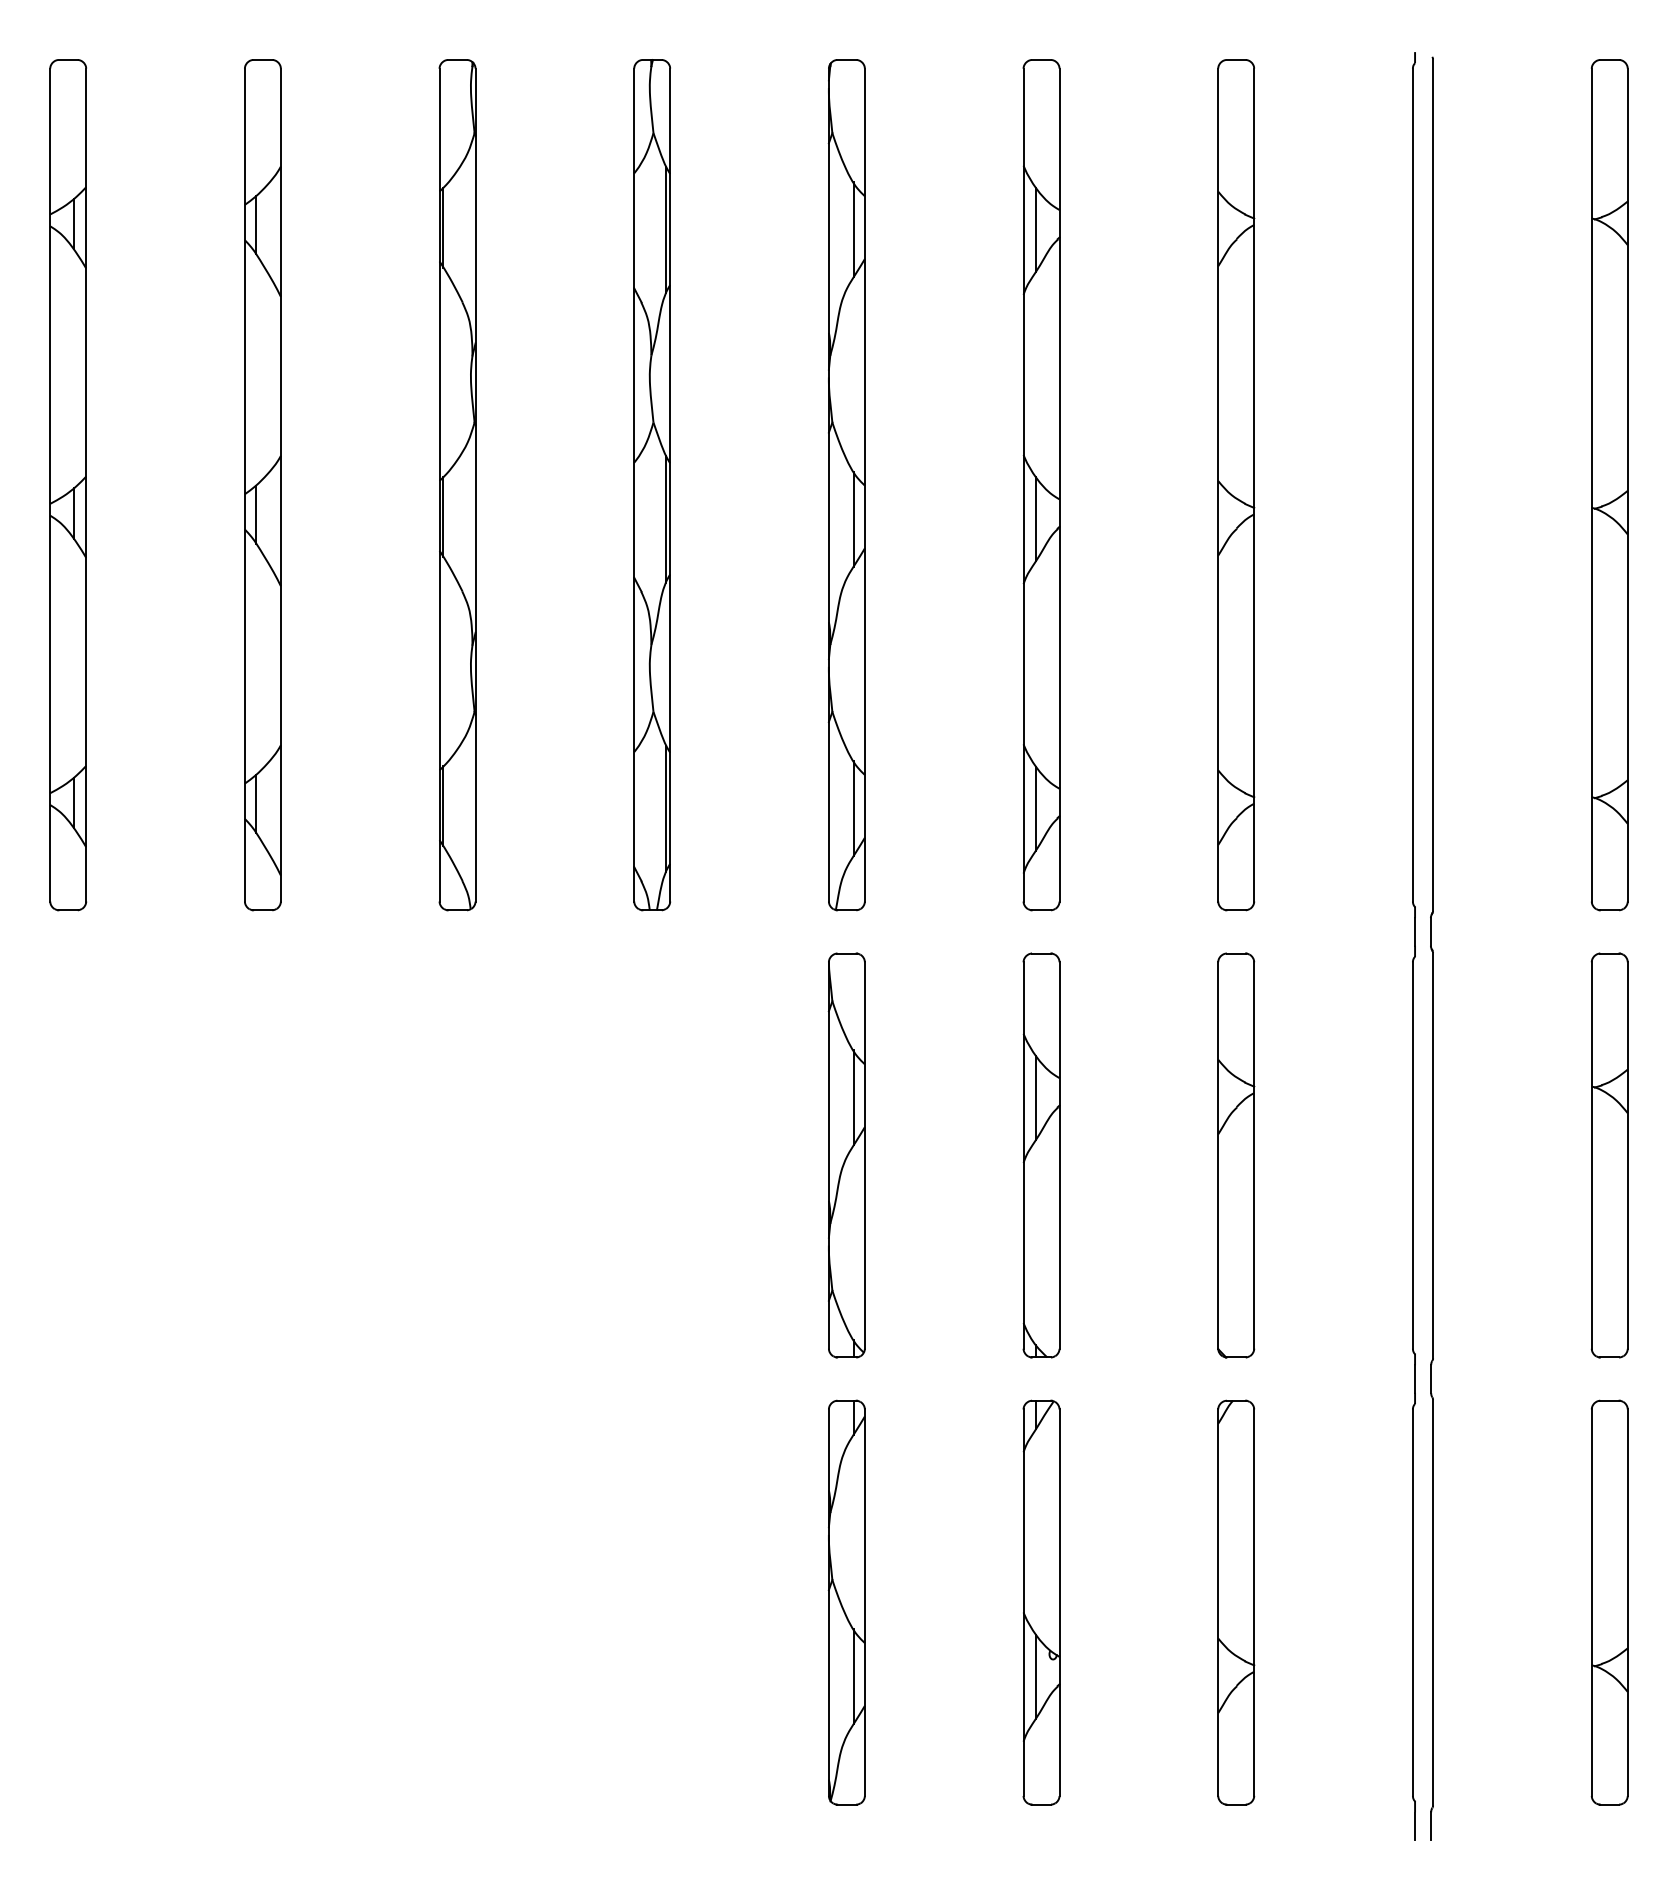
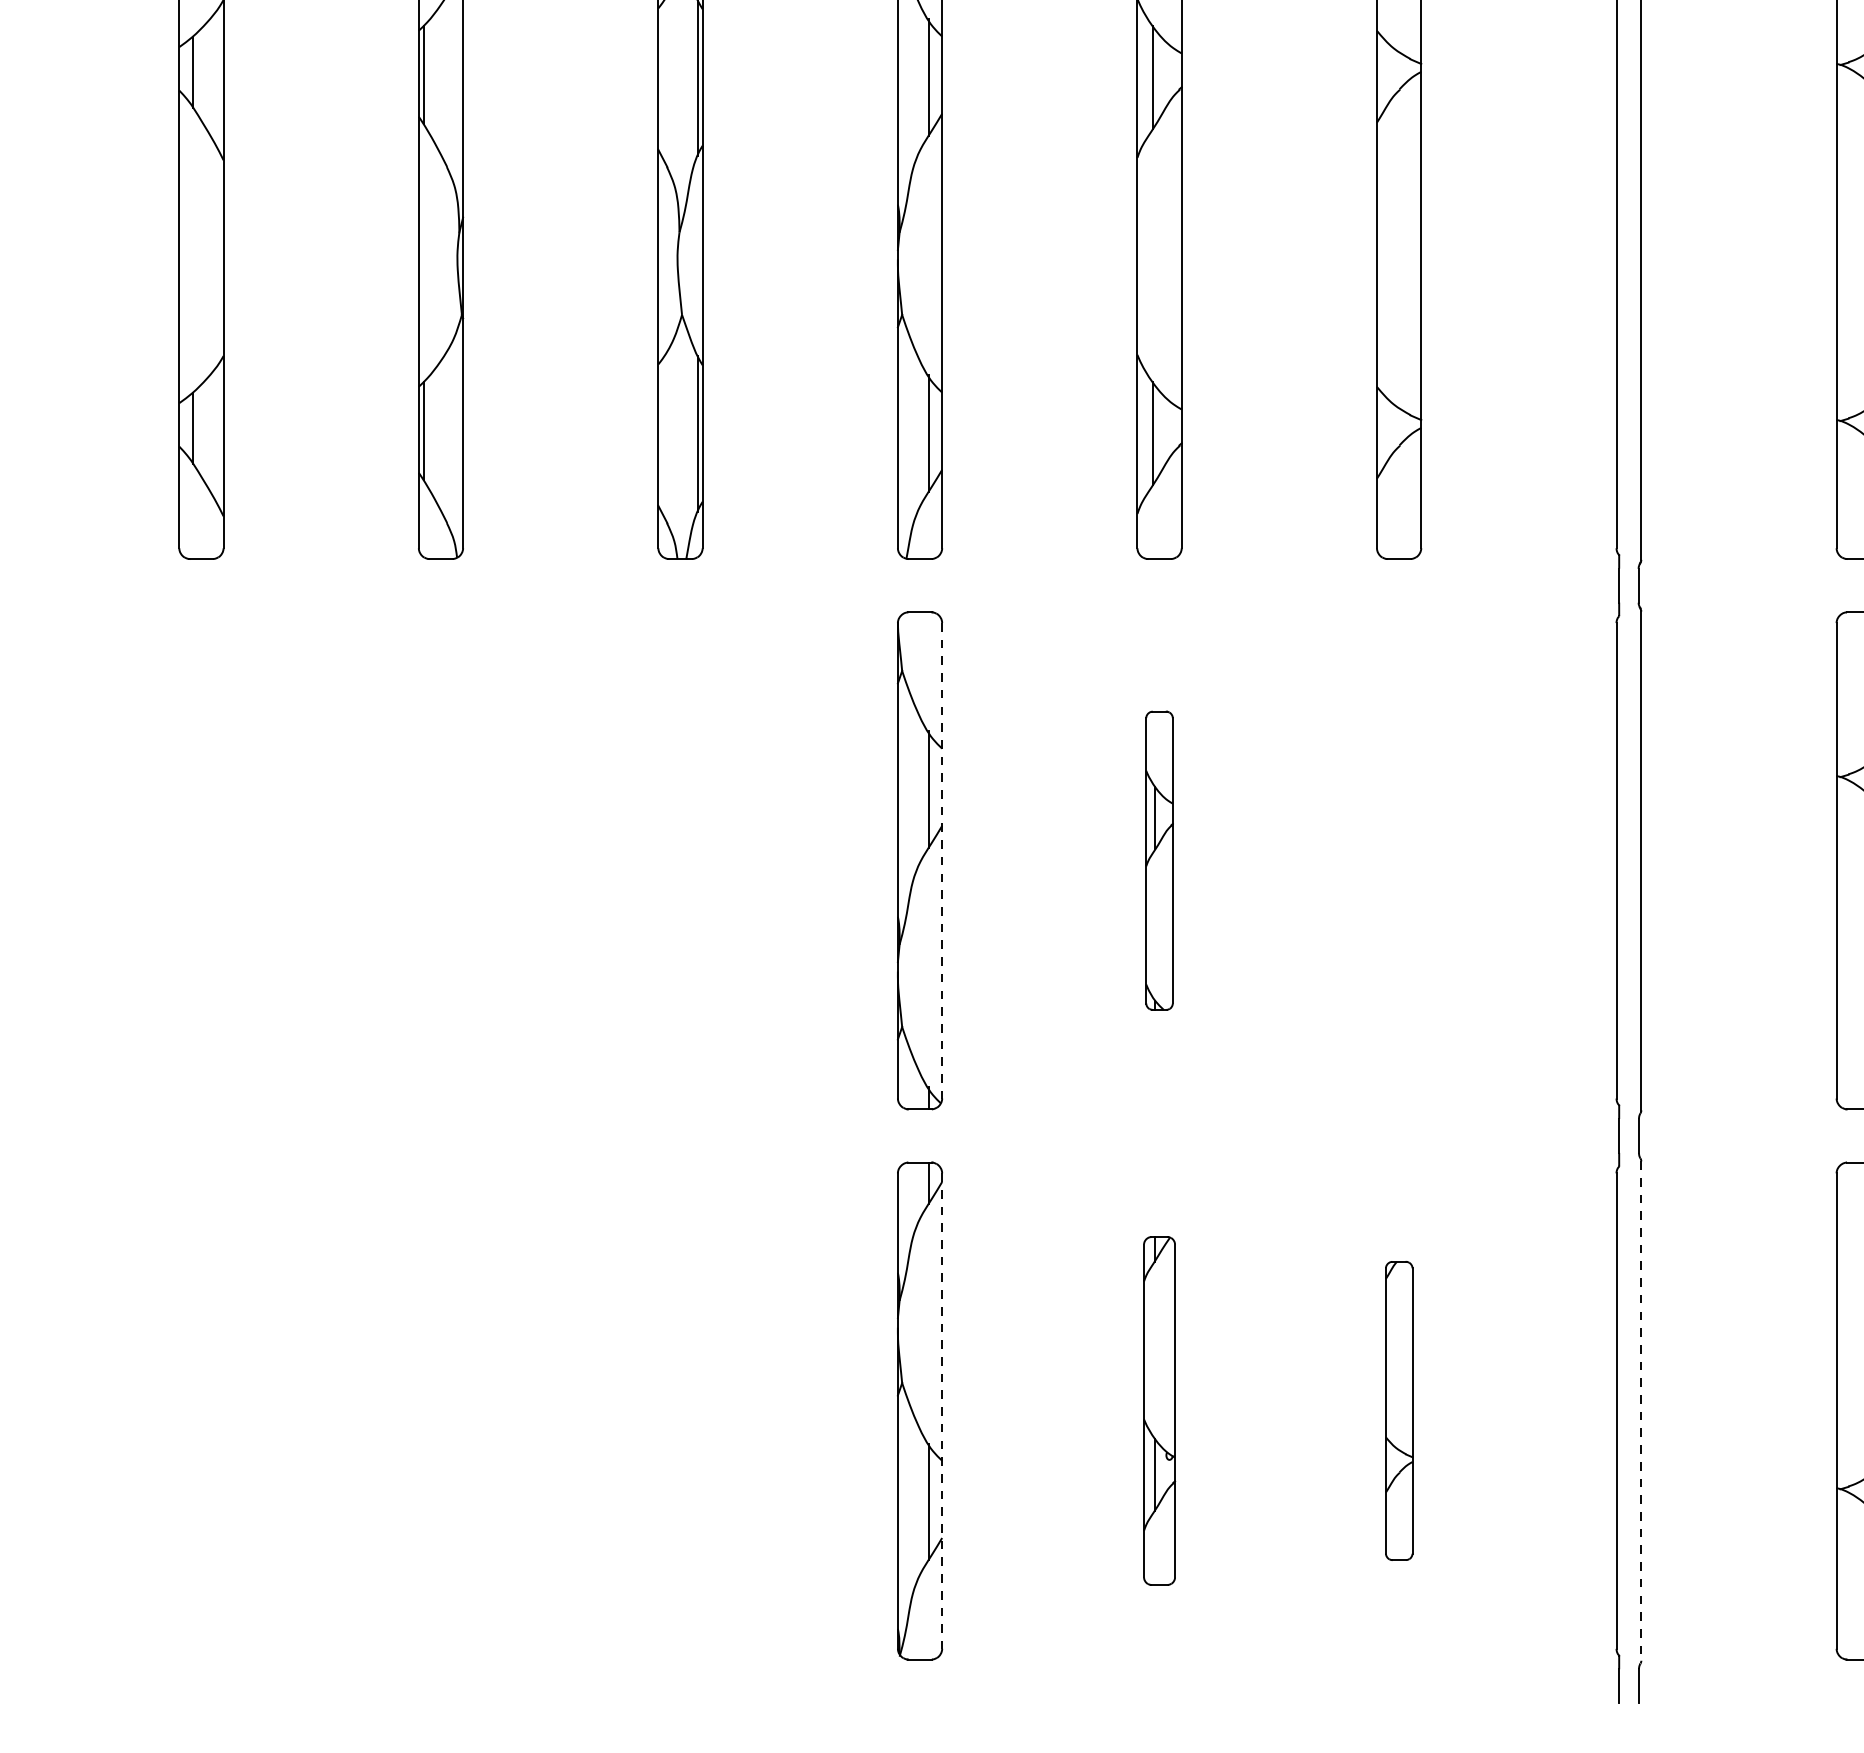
line: (864, 1155) -> (941, 860), solid -> dashed
part: (1041, 1155) -> (1159, 860), size x0.6
part: (1236, 1155) -> (1399, 860), removed
part: (1041, 1602) -> (1159, 1410), size x0.7
part: (1236, 1602) -> (1399, 1410), size x0.6
line: (864, 1603) -> (941, 1412), solid -> dashed
line: (1433, 1603) -> (1641, 1412), solid -> dashed

